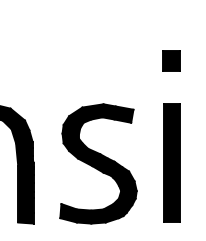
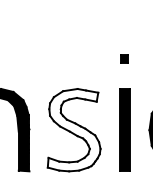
part: (171, 60) -> (124, 58), size x0.6
fill: (97, 162) -> (73, 129), removed

